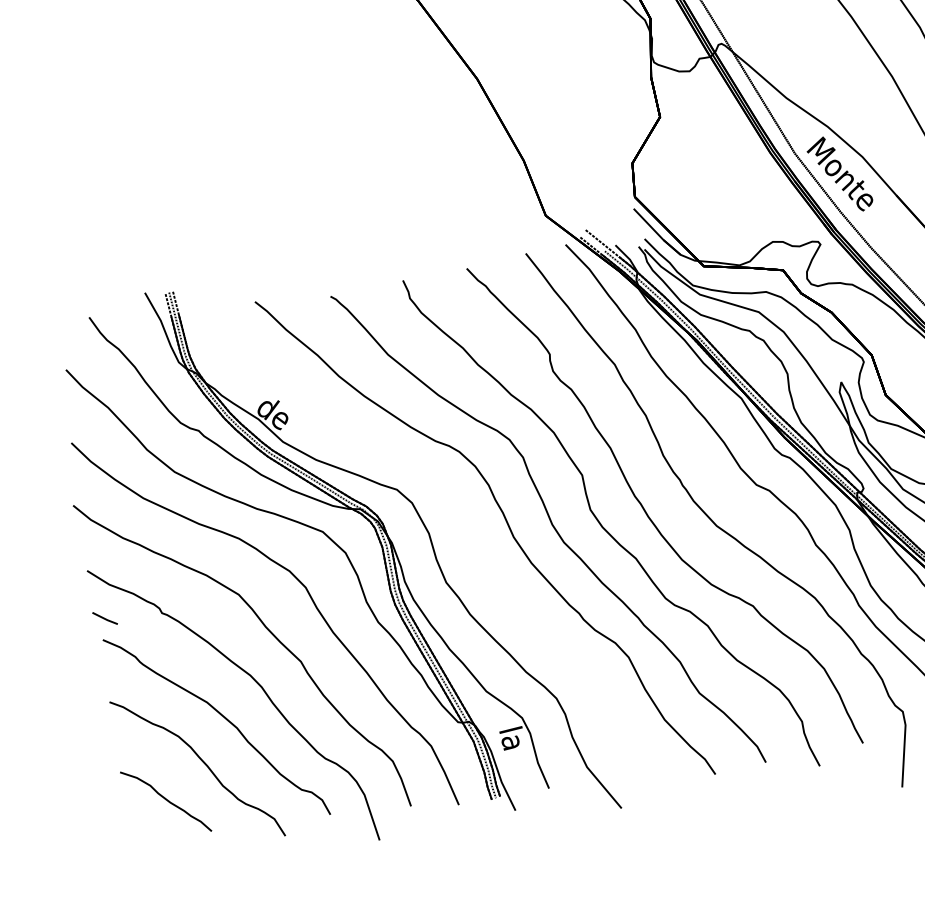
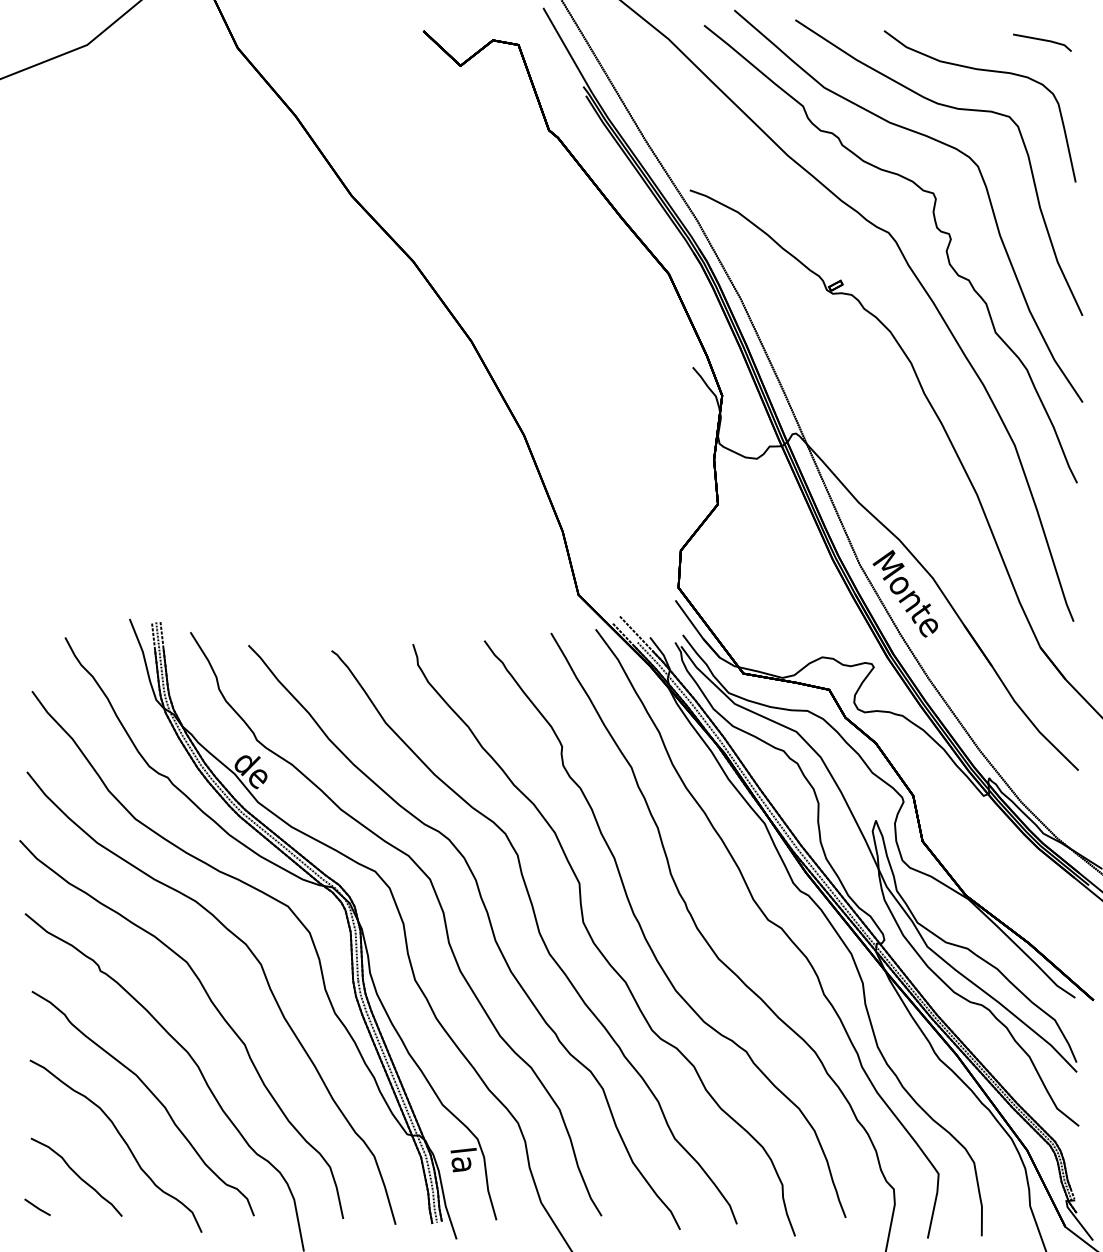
part: (460, 514) -> (440, 908), added
line: (104, 617) -> (37, 1206), moved

